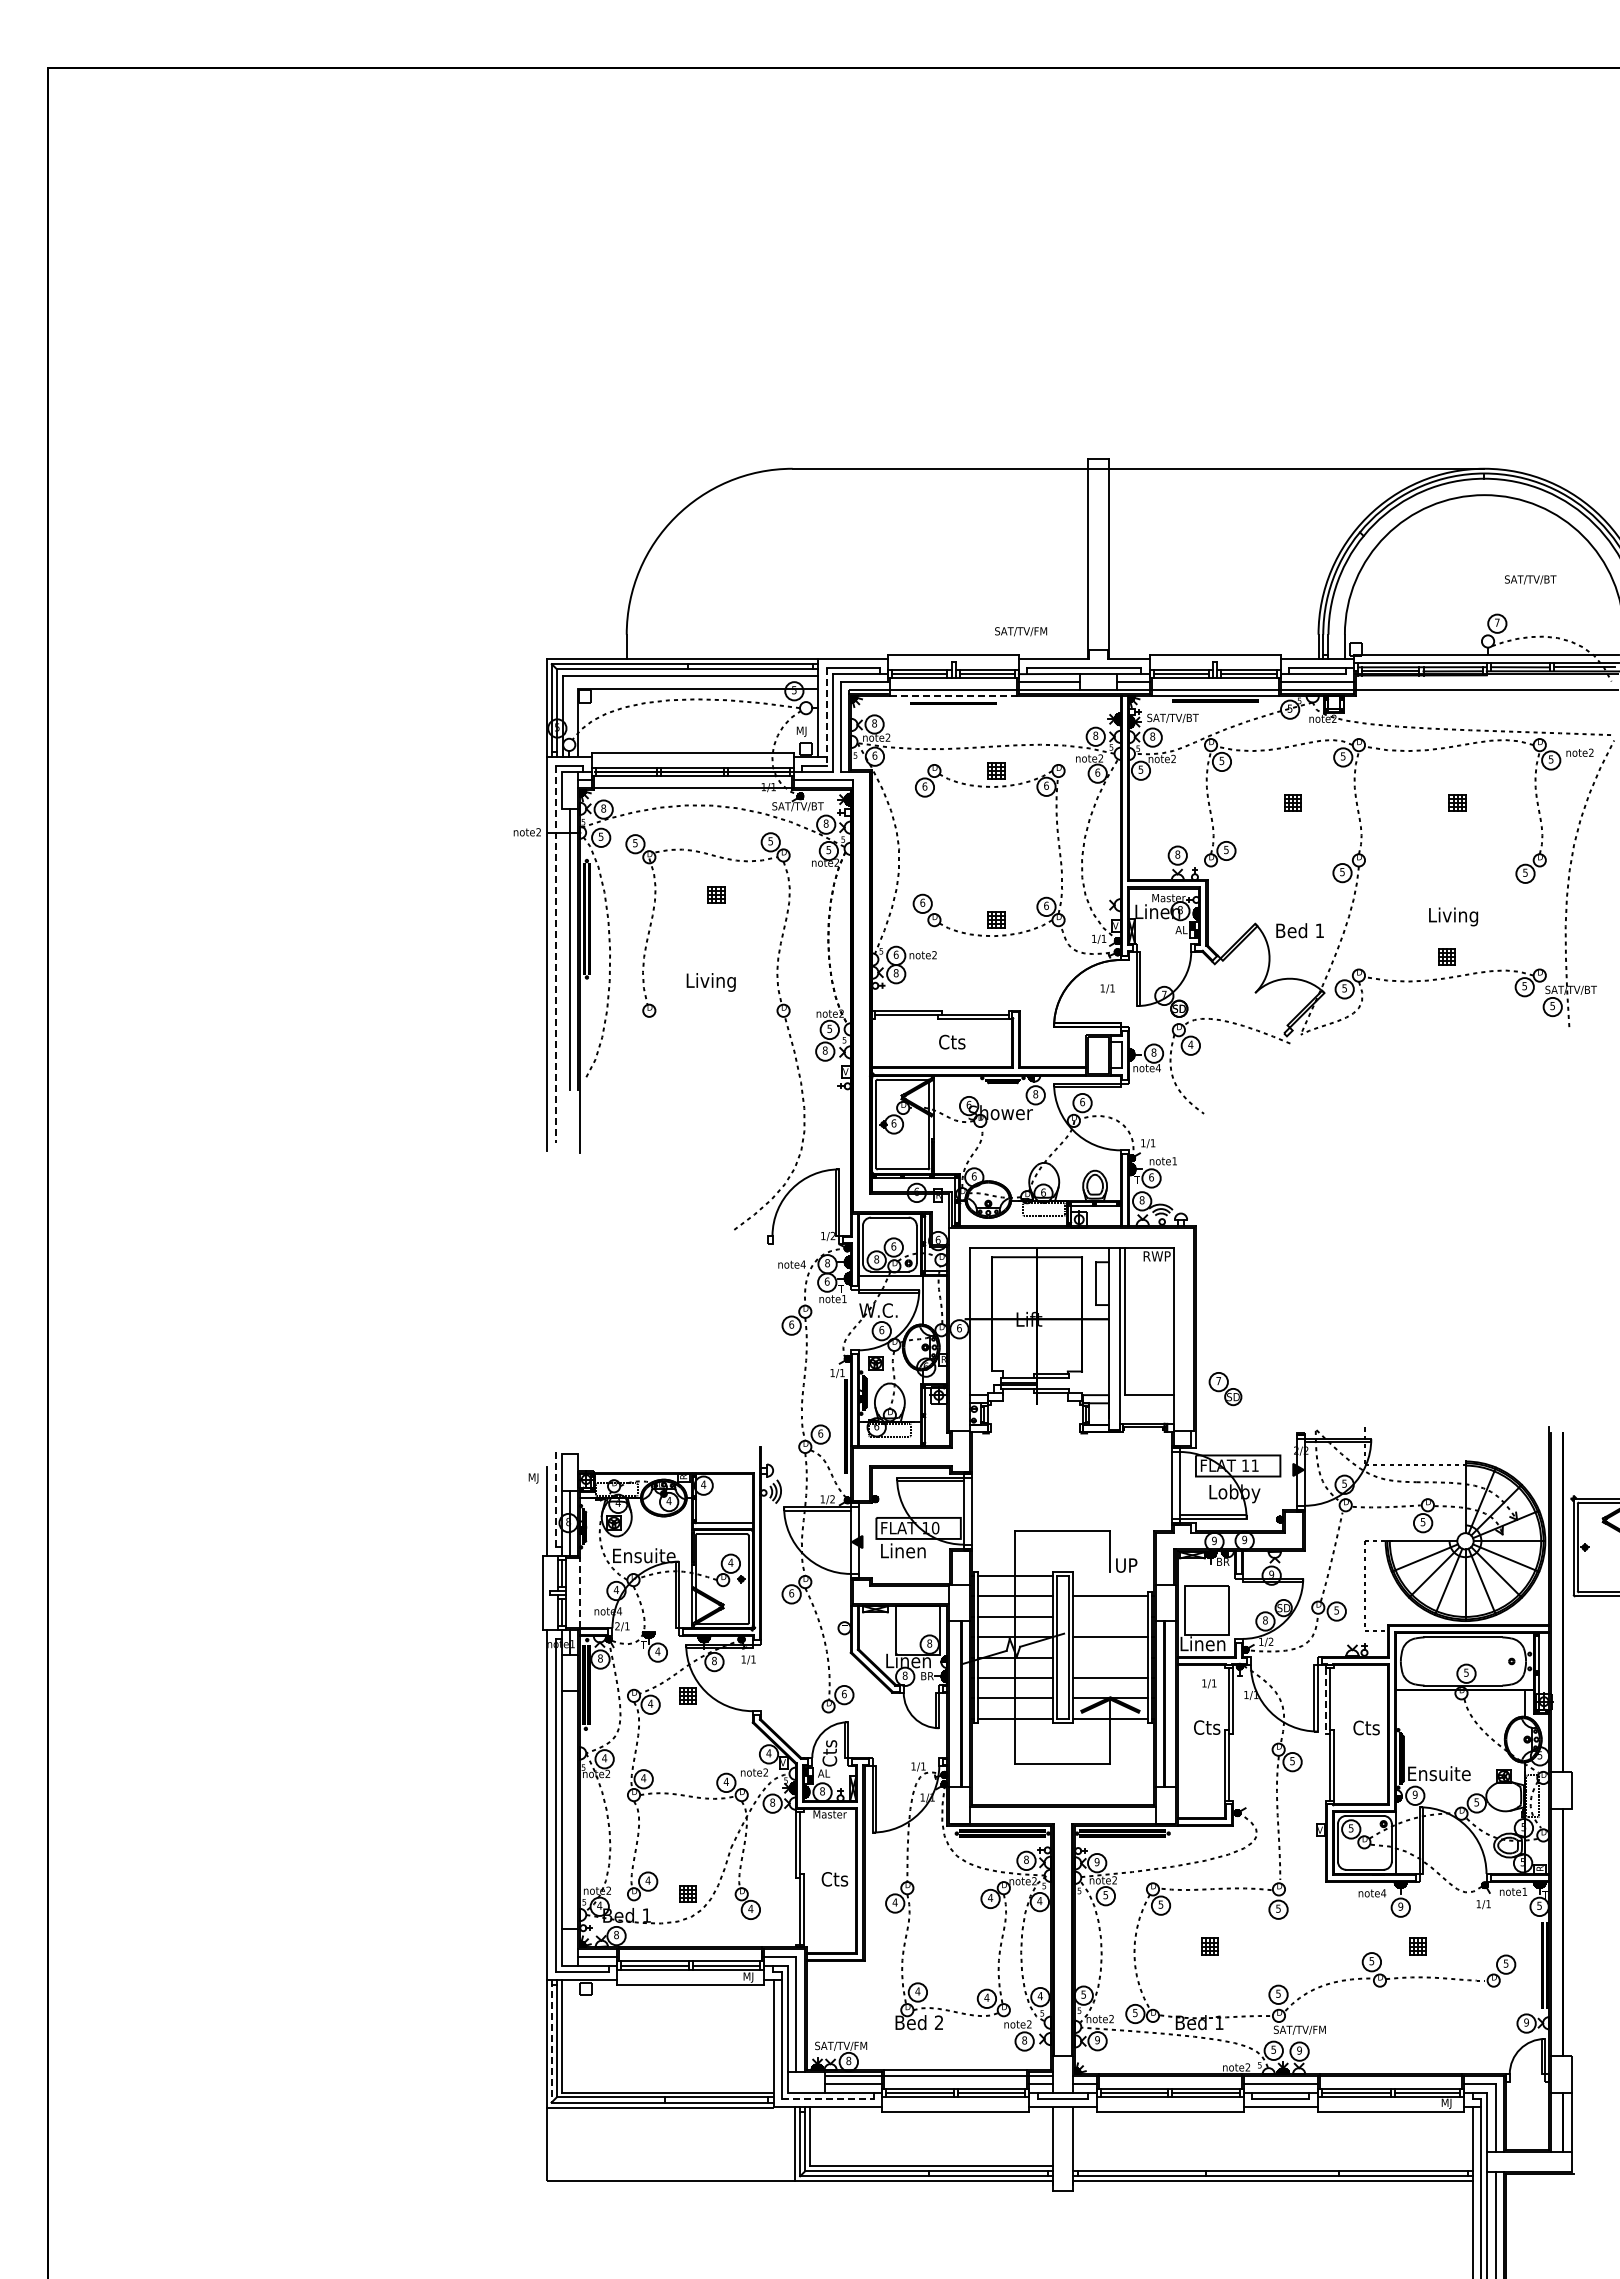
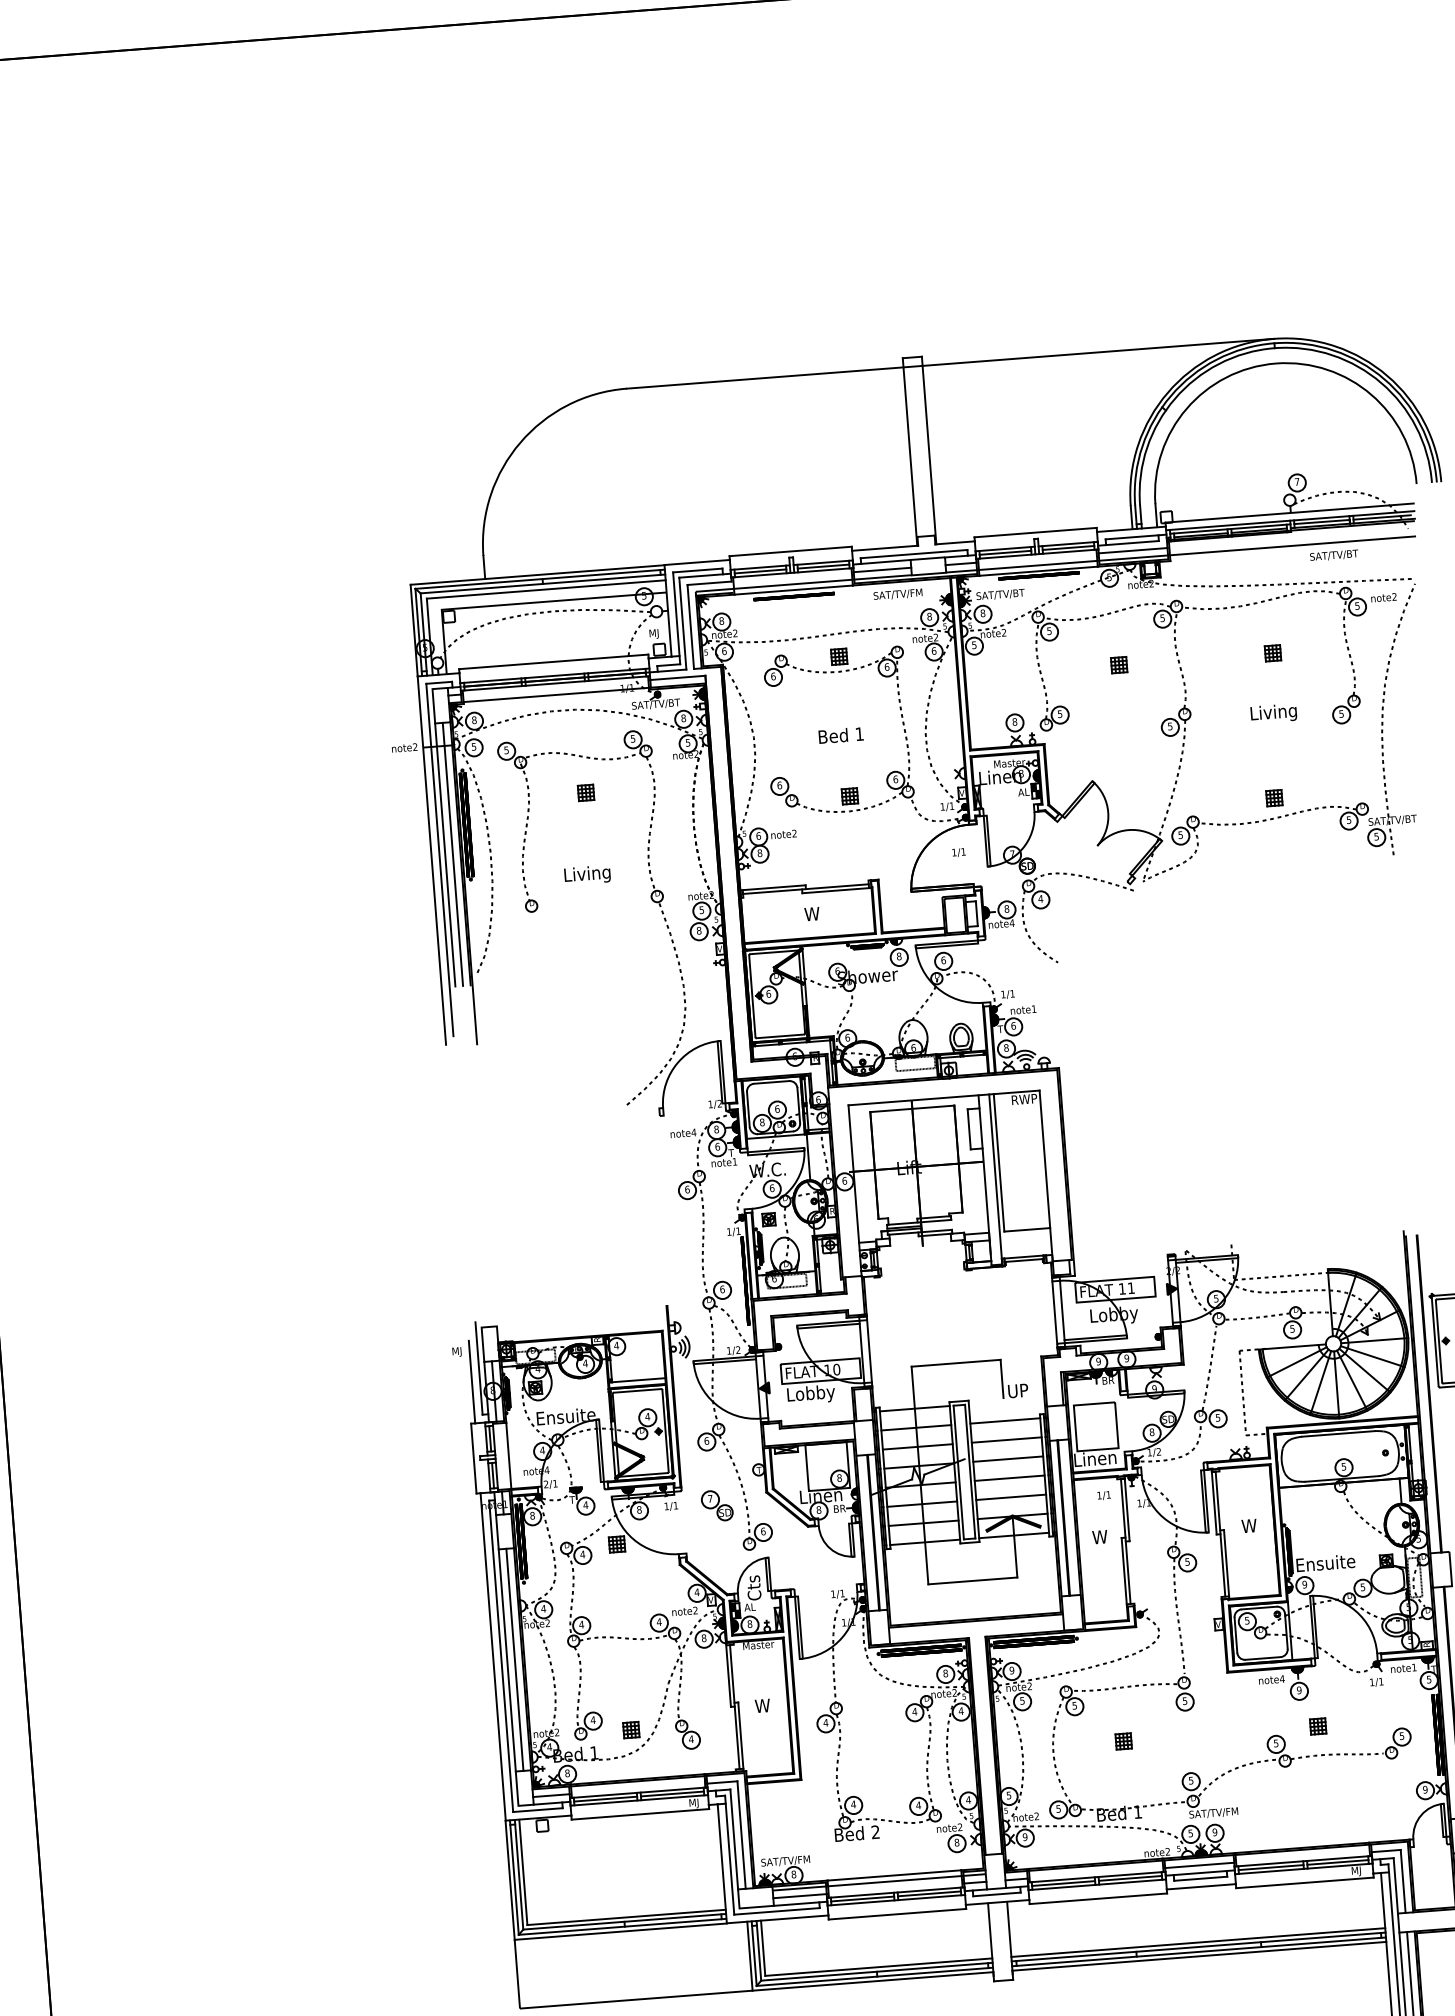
text: (1530, 579) -> (1334, 555), moved
text: (1021, 631) -> (898, 594), moved
line: (954, 696) -> (794, 590), dashed -> solid
line: (826, 717) -> (676, 618), dashed -> solid
text: (1453, 916) -> (1273, 713), moved
text: (1299, 930) -> (840, 735), moved
line: (561, 948) -> (444, 854), added
line: (555, 954) -> (439, 860), dashed -> solid
text: (951, 1041) -> (816, 913), Cts -> W
part: (1225, 1389) -> (717, 1506), moved
line: (555, 1497) -> (478, 1368), dashed -> solid
text: (910, 1552) -> (815, 1394), Linen -> Lobby
line: (580, 1592) -> (509, 1455), dashed -> solid
line: (1110, 1616) -> (1006, 1439), added
line: (1110, 1657) -> (1009, 1478), added
line: (1325, 1701) -> (1214, 1503), dashed -> solid
text: (1206, 1727) -> (1104, 1536), Cts -> W
text: (1366, 1727) -> (1254, 1525), Cts -> W
line: (569, 1809) -> (514, 1659), added
text: (834, 1879) -> (767, 1705), Cts -> W
line: (551, 2042) -> (514, 1878), dashed -> solid
line: (827, 2098) -> (776, 1911), dashed -> solid
line: (1272, 2166) -> (1197, 1942), added

